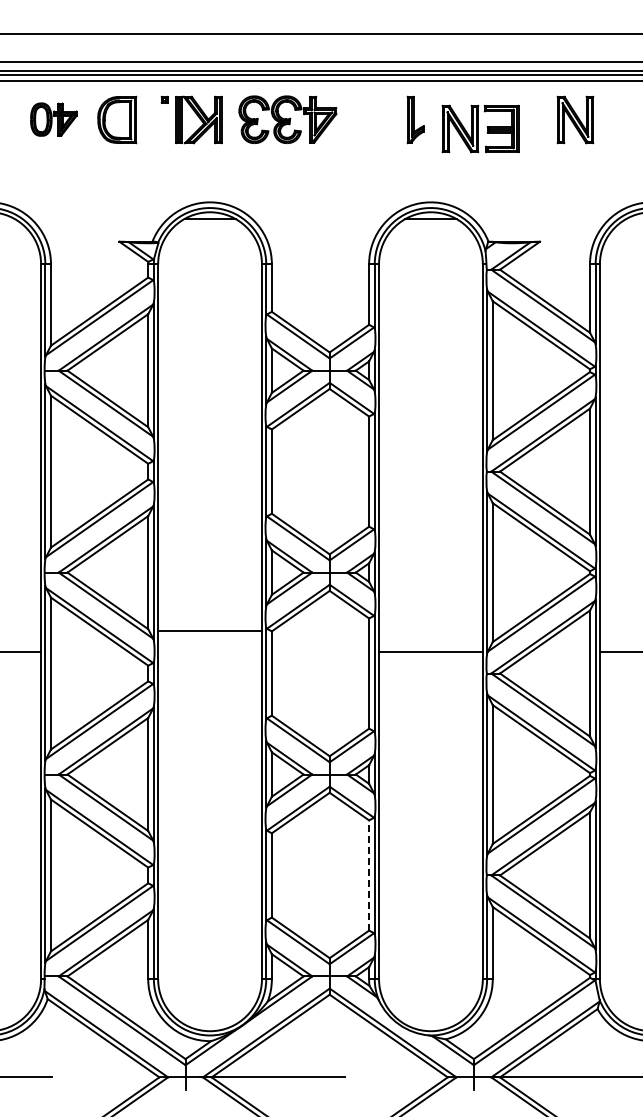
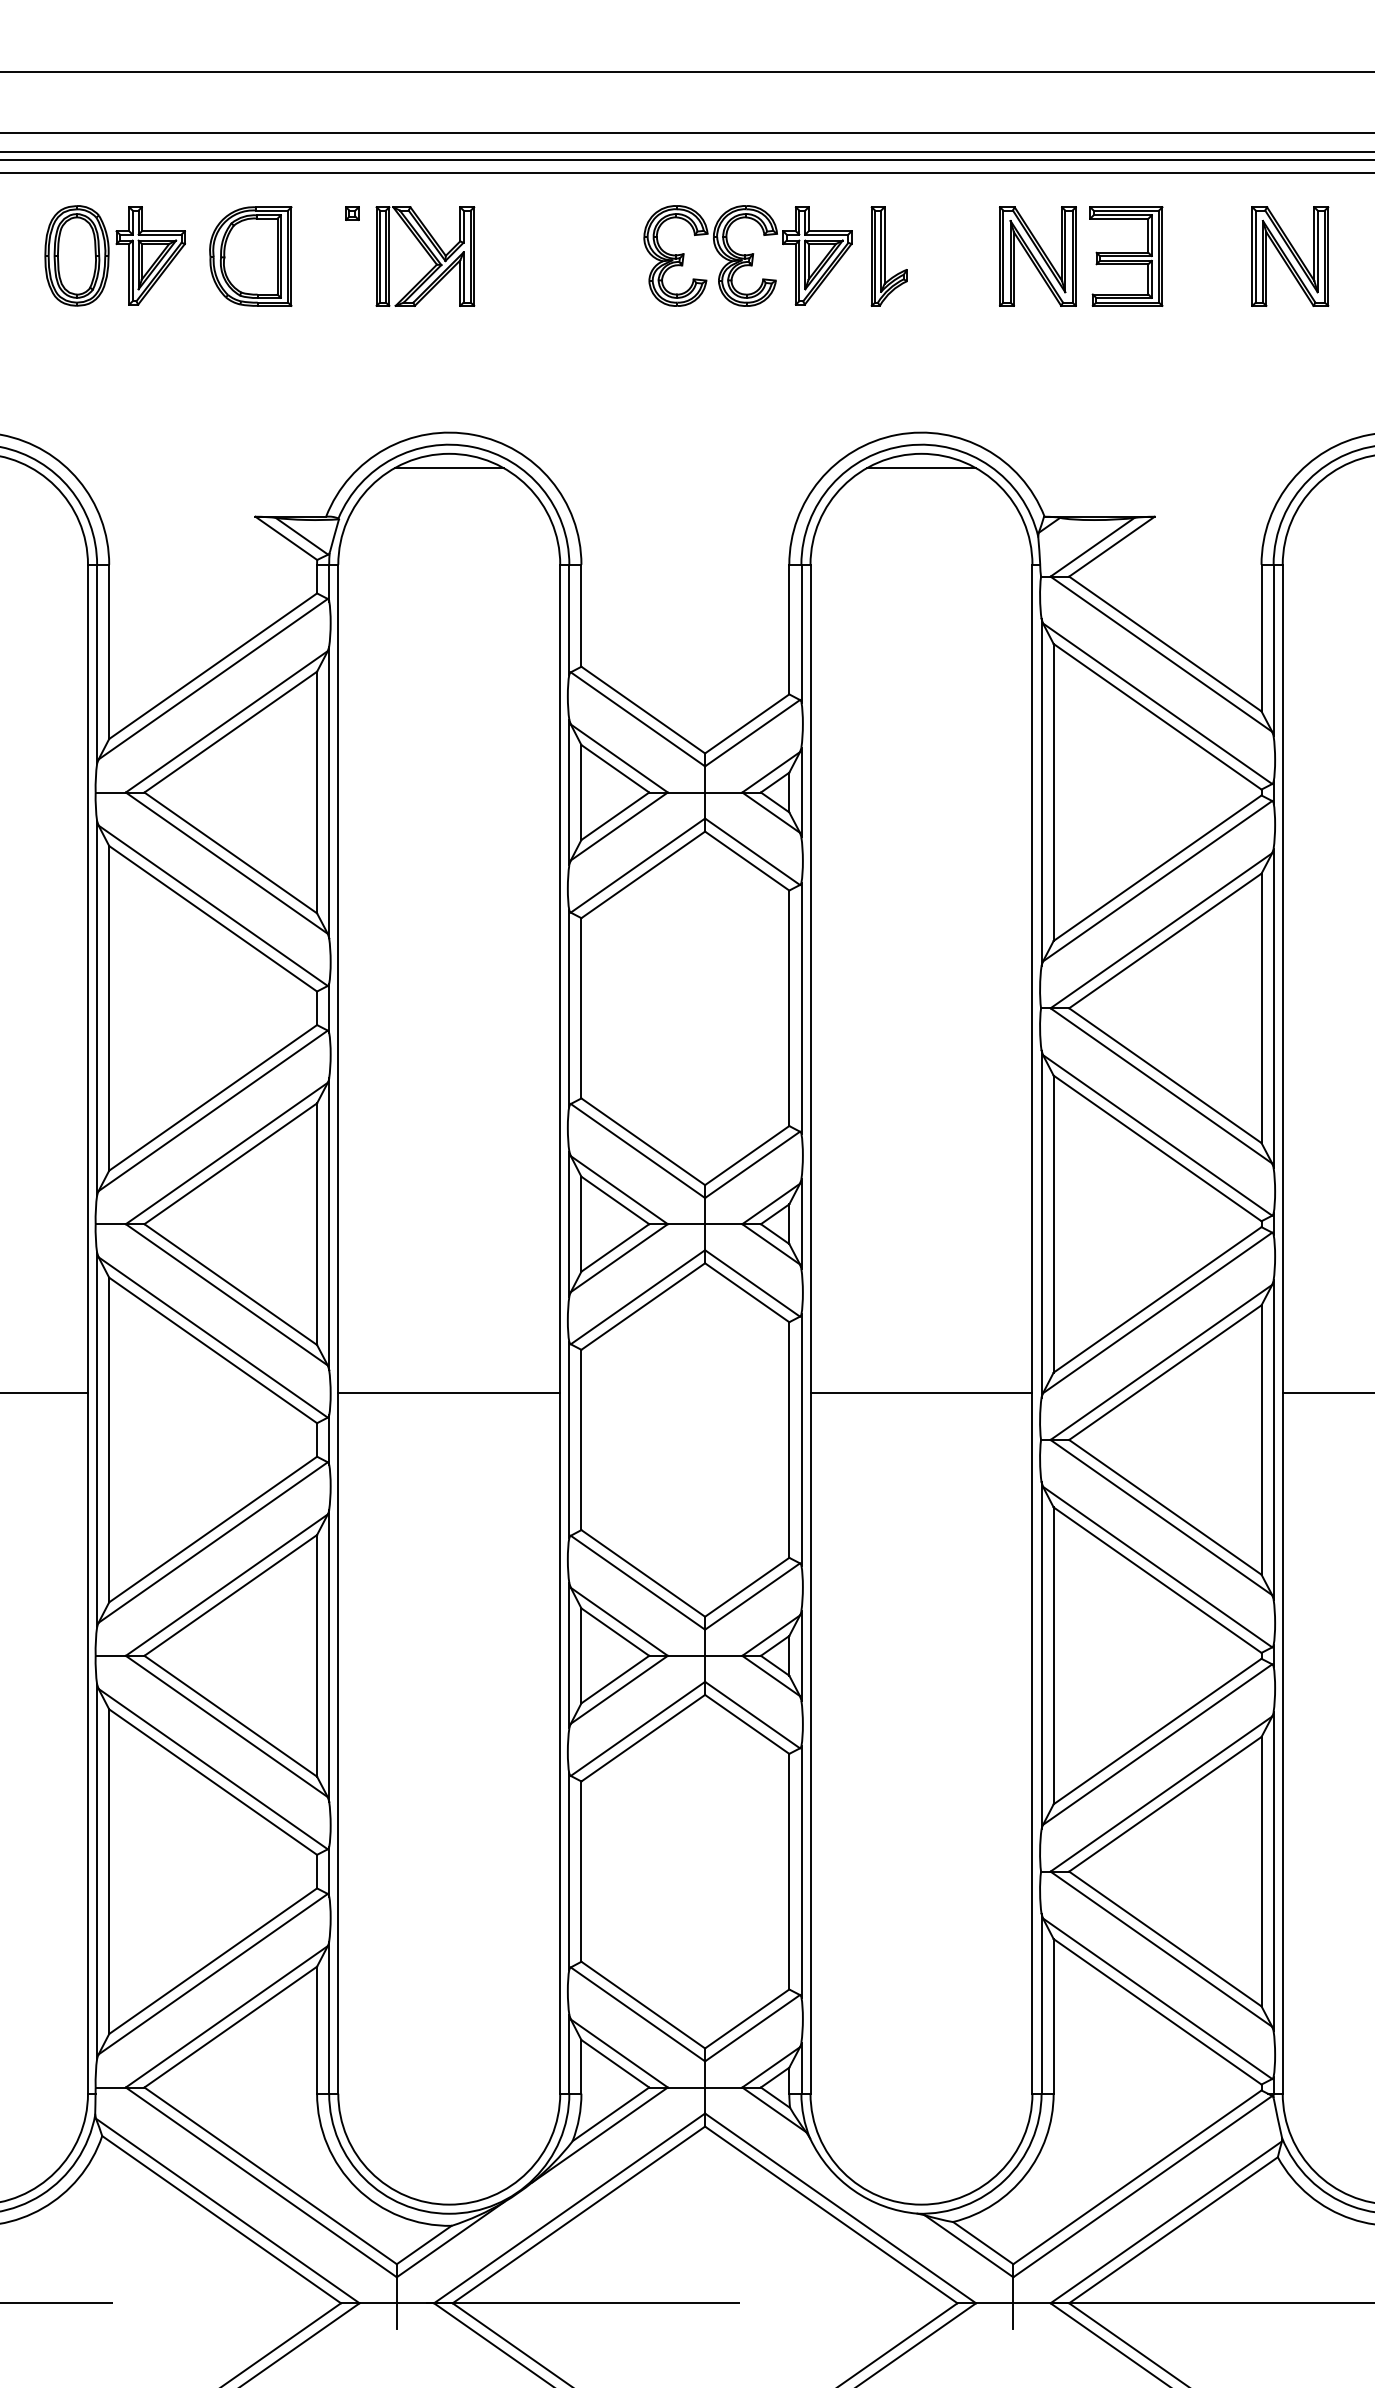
part: (53, 119) -> (114, 255), size x1.43
part: (287, 119) -> (747, 255), moved
part: (575, 119) -> (1290, 255), moved
part: (480, 128) -> (1080, 255), moved
line: (209, 630) -> (448, 1392), moved
line: (369, 874) -> (790, 1869), dashed -> solid

